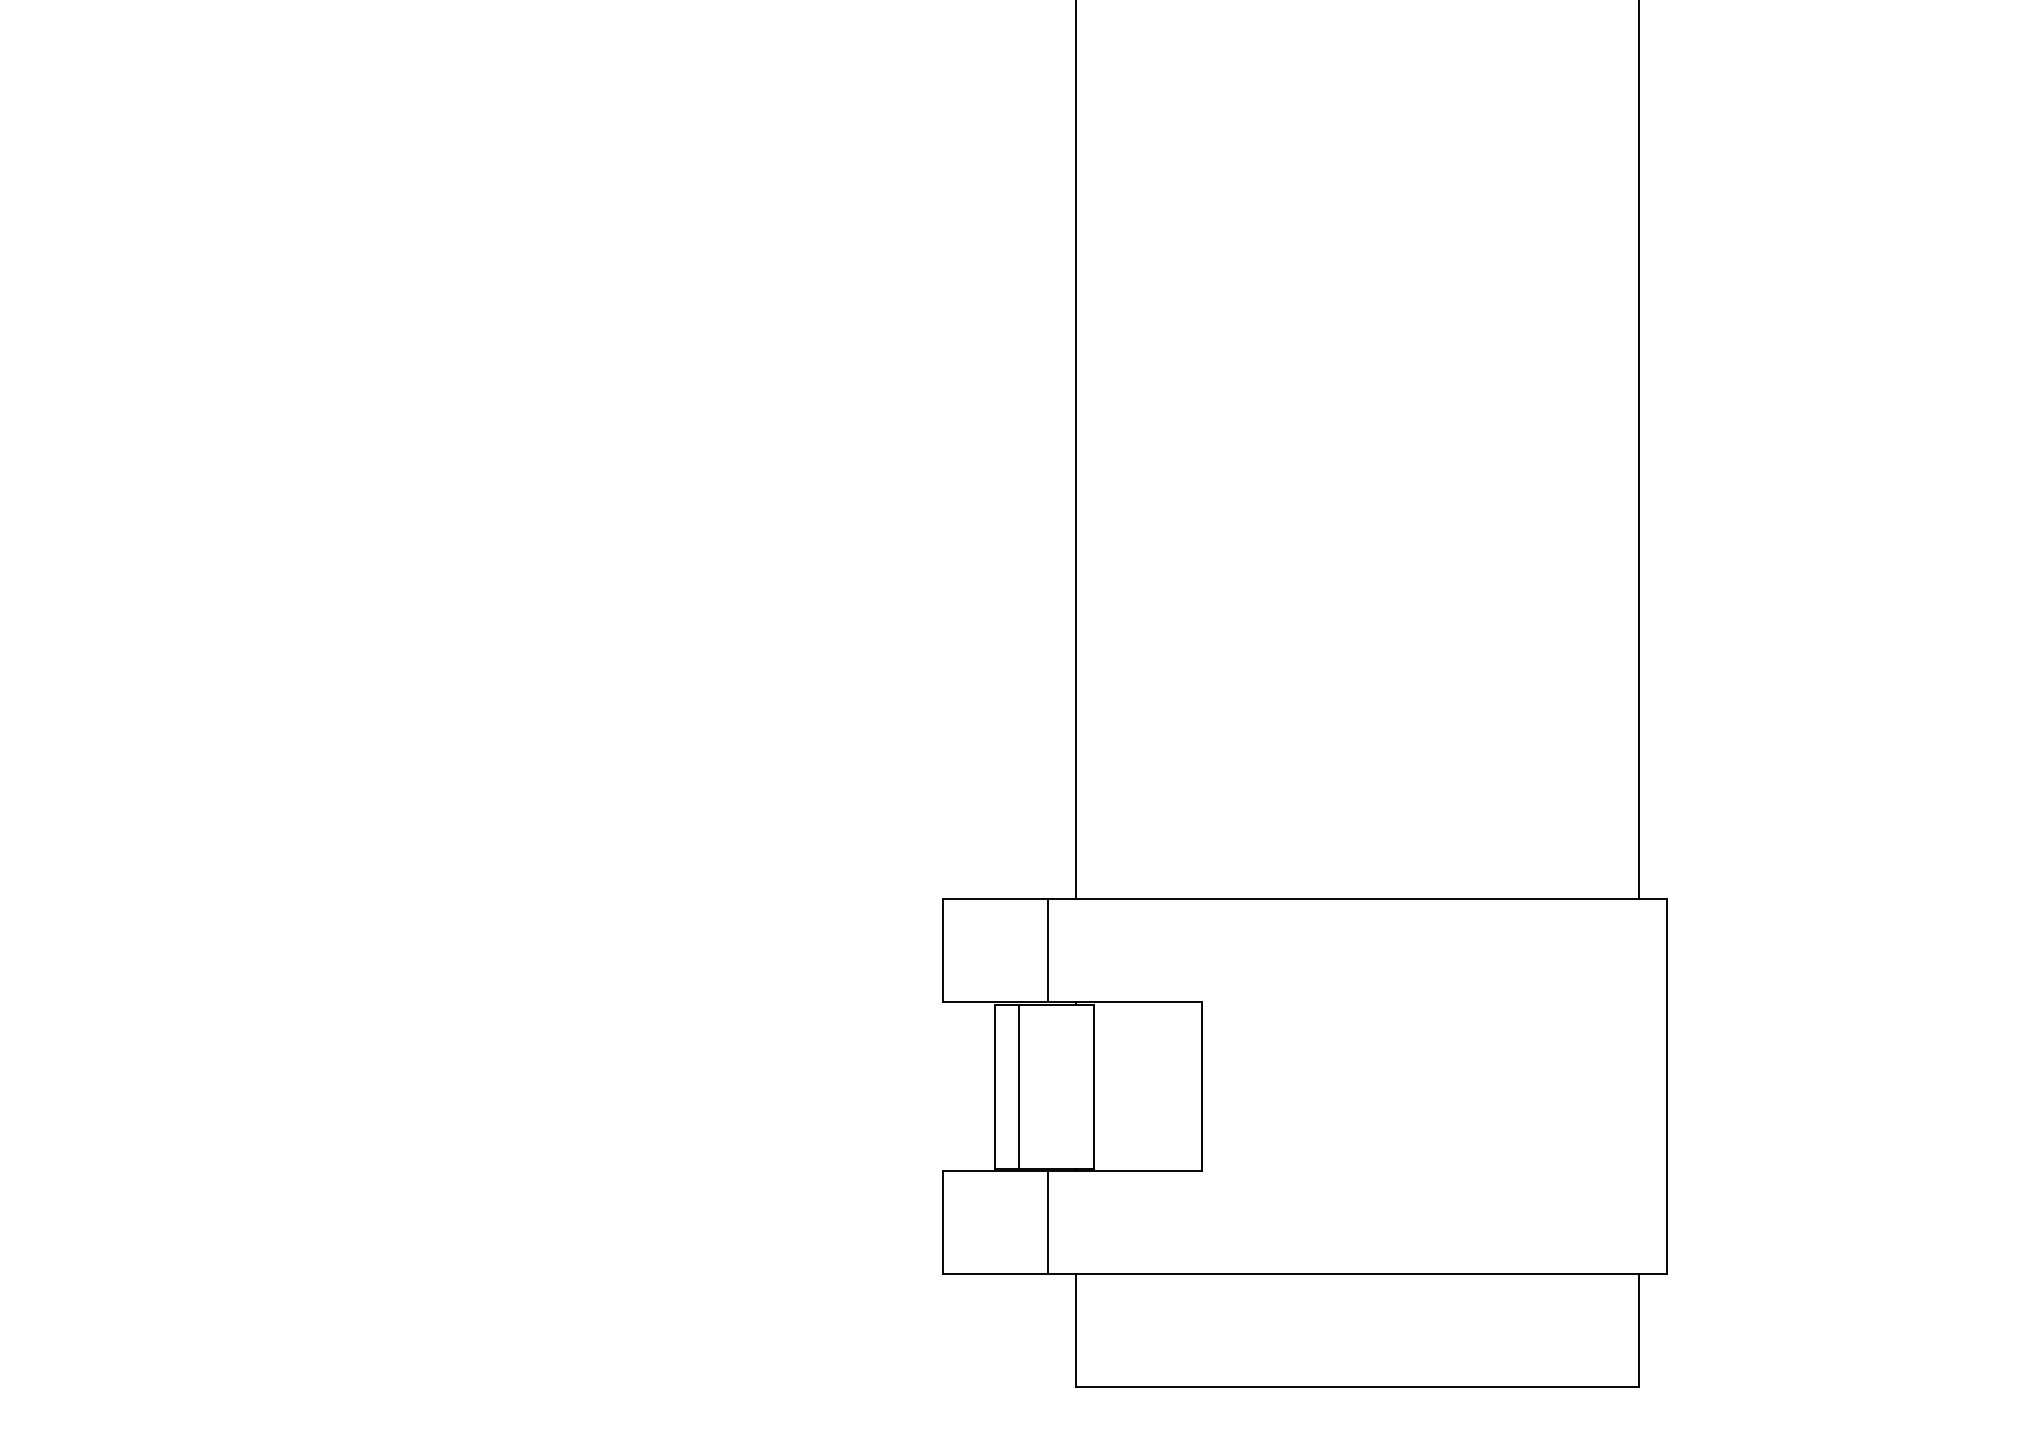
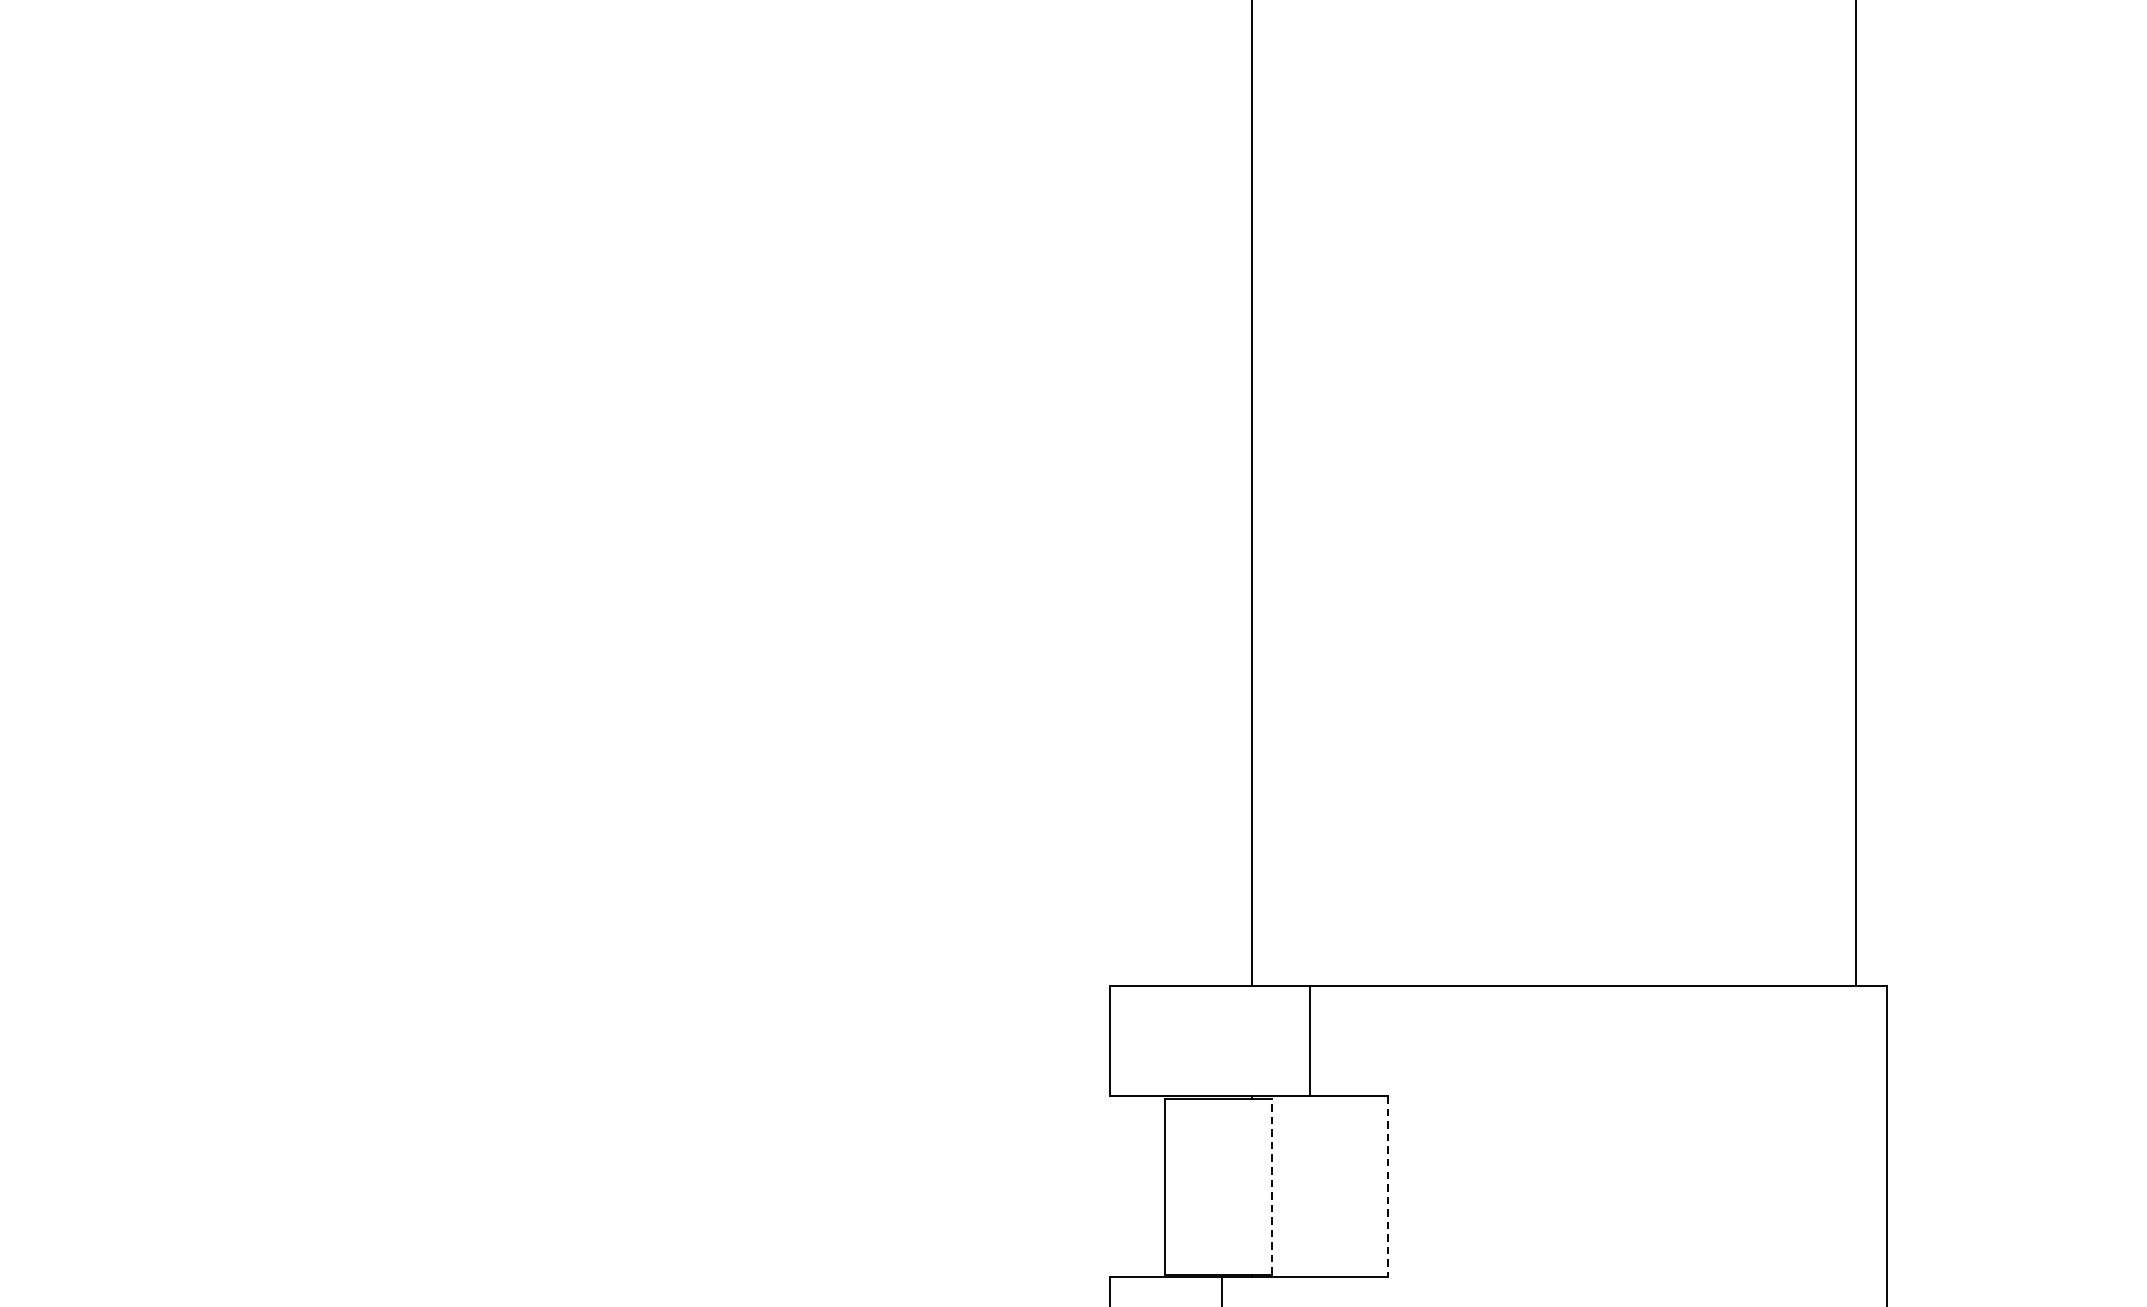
line: (1047, 950) -> (1310, 1040), moved
line: (1019, 1086) -> (1191, 1186), removed
line: (1094, 1086) -> (1272, 1186), solid -> dashed
line: (1202, 1087) -> (1388, 1187), solid -> dashed

